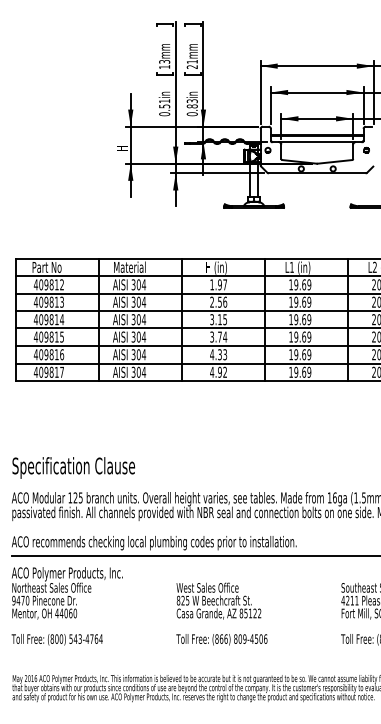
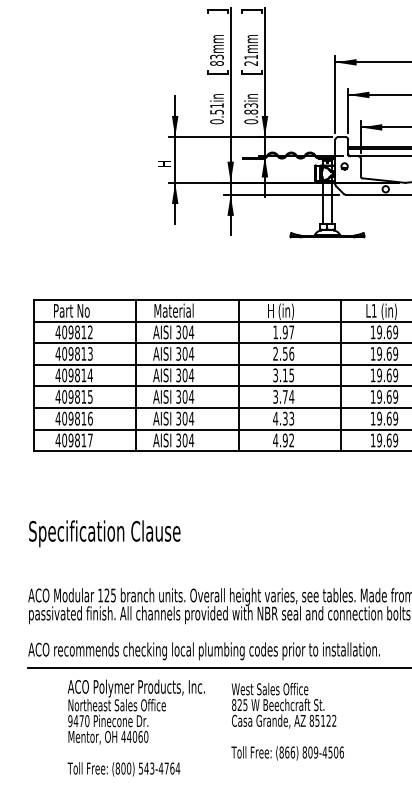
text: (164, 66) -> (216, 62), 13mm -> 83mm
text: (73, 467) -> (104, 533), moved
text: (66, 606) -> (135, 728), moved
text: (221, 613) -> (287, 720), moved

